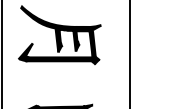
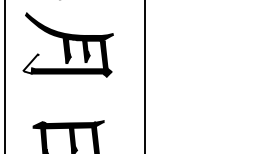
fill: (26, 52) -> (31, 63), removed

